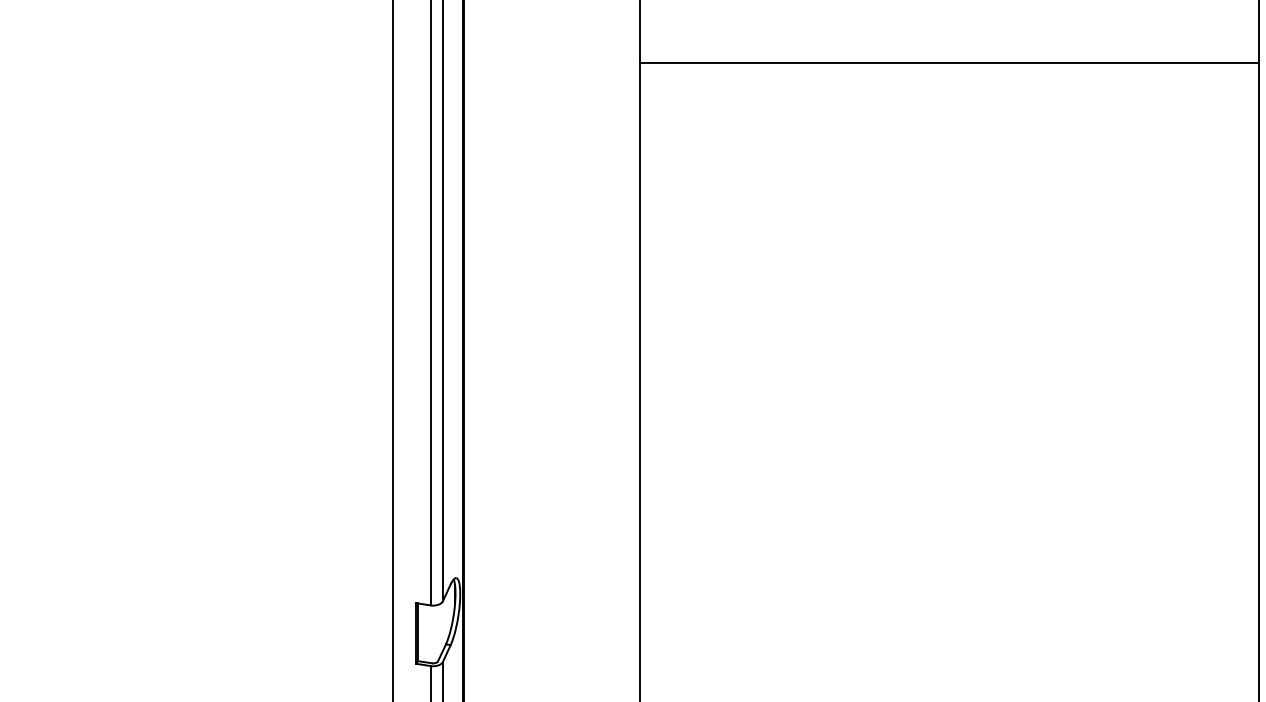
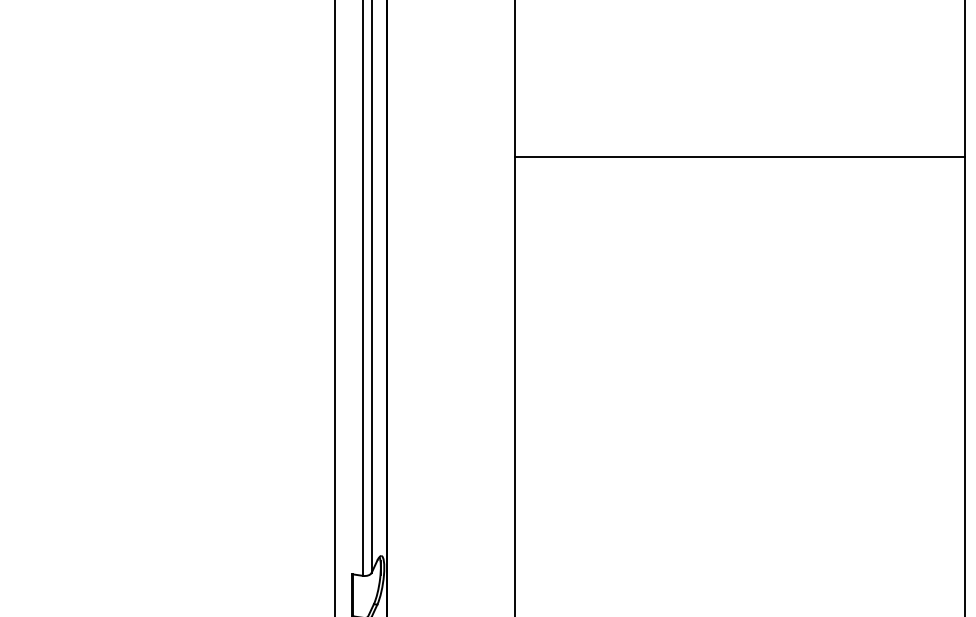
line: (950, 63) -> (740, 156), moved

